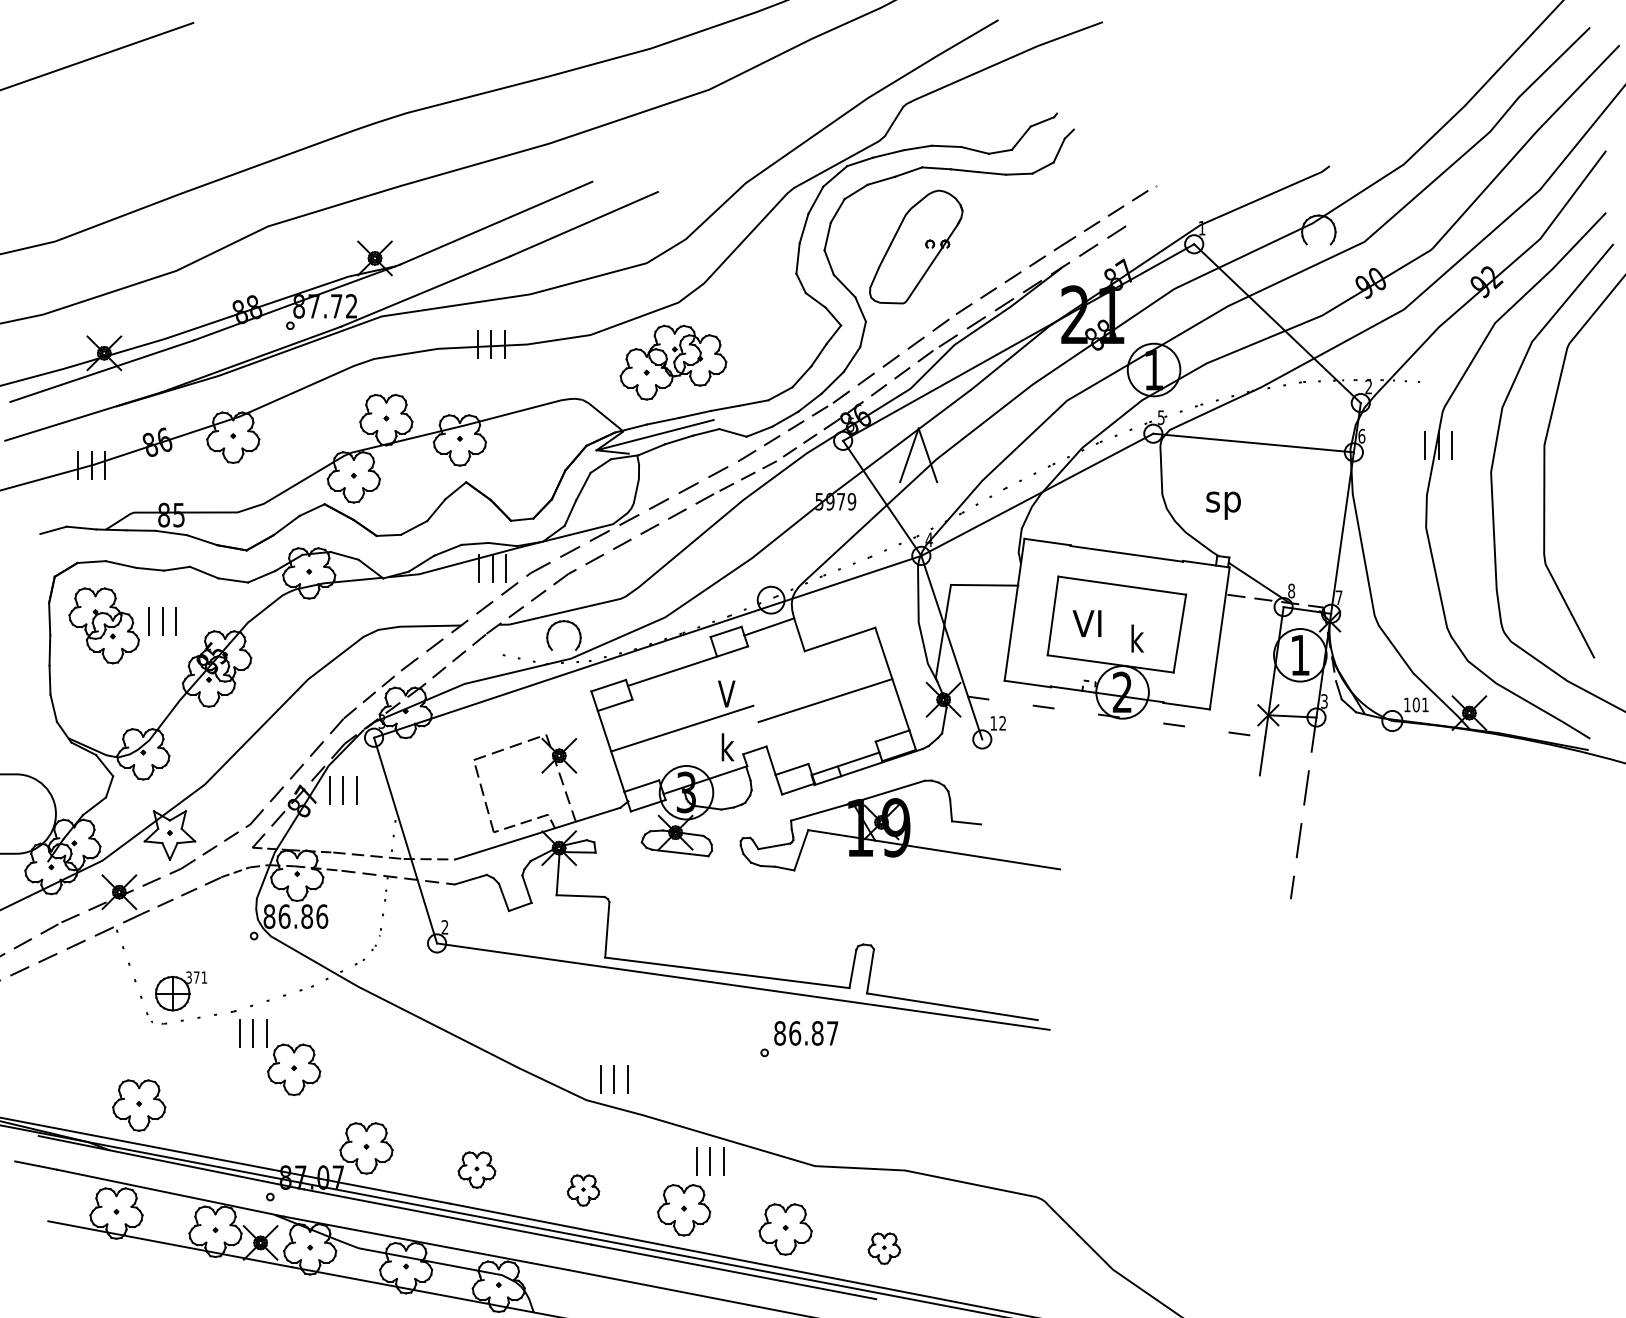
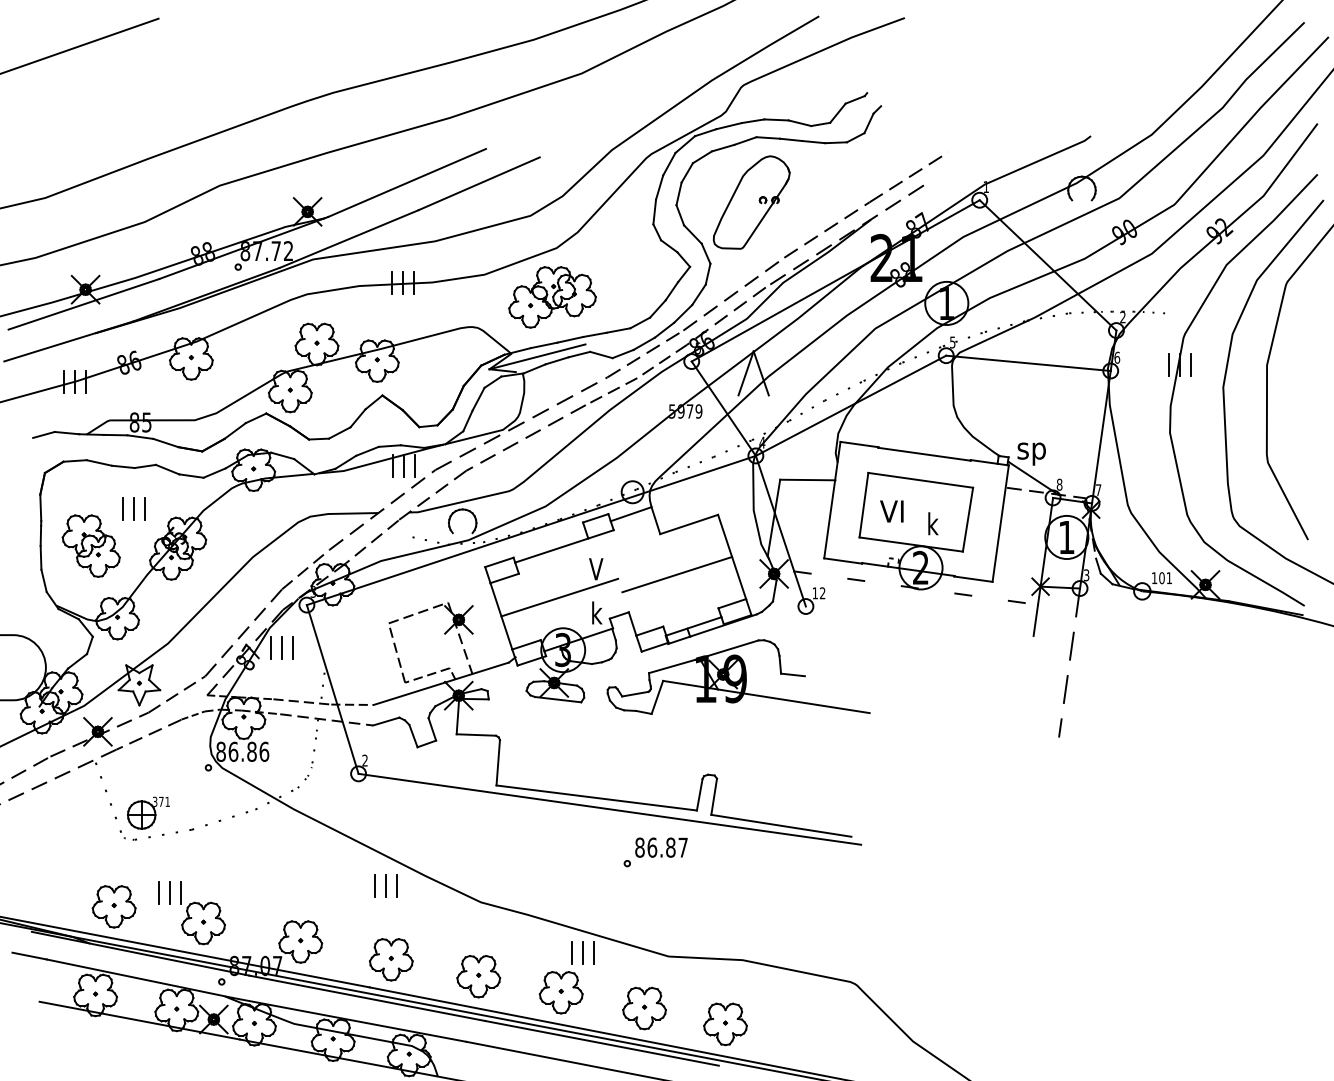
text: (1223, 505) -> (1031, 453), moved
part: (103, 625) -> (90, 545), moved
part: (280, 1057) -> (192, 913), moved
part: (614, 1079) -> (386, 885), moved
part: (476, 1169) -> (390, 959), size x1.43
part: (583, 1190) -> (478, 976), size x1.67
part: (884, 1248) -> (725, 1024), size x1.67

